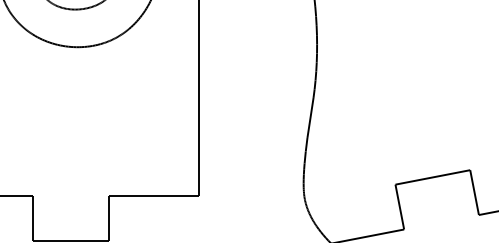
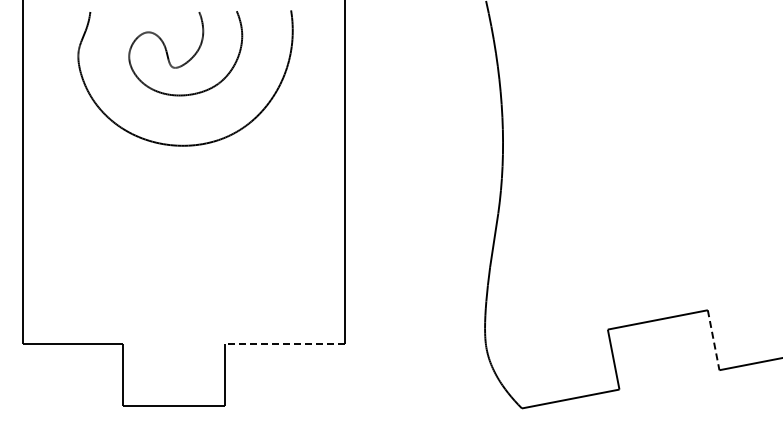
line: (474, 192) -> (713, 340), solid -> dashed
line: (153, 195) -> (284, 344), solid -> dashed

